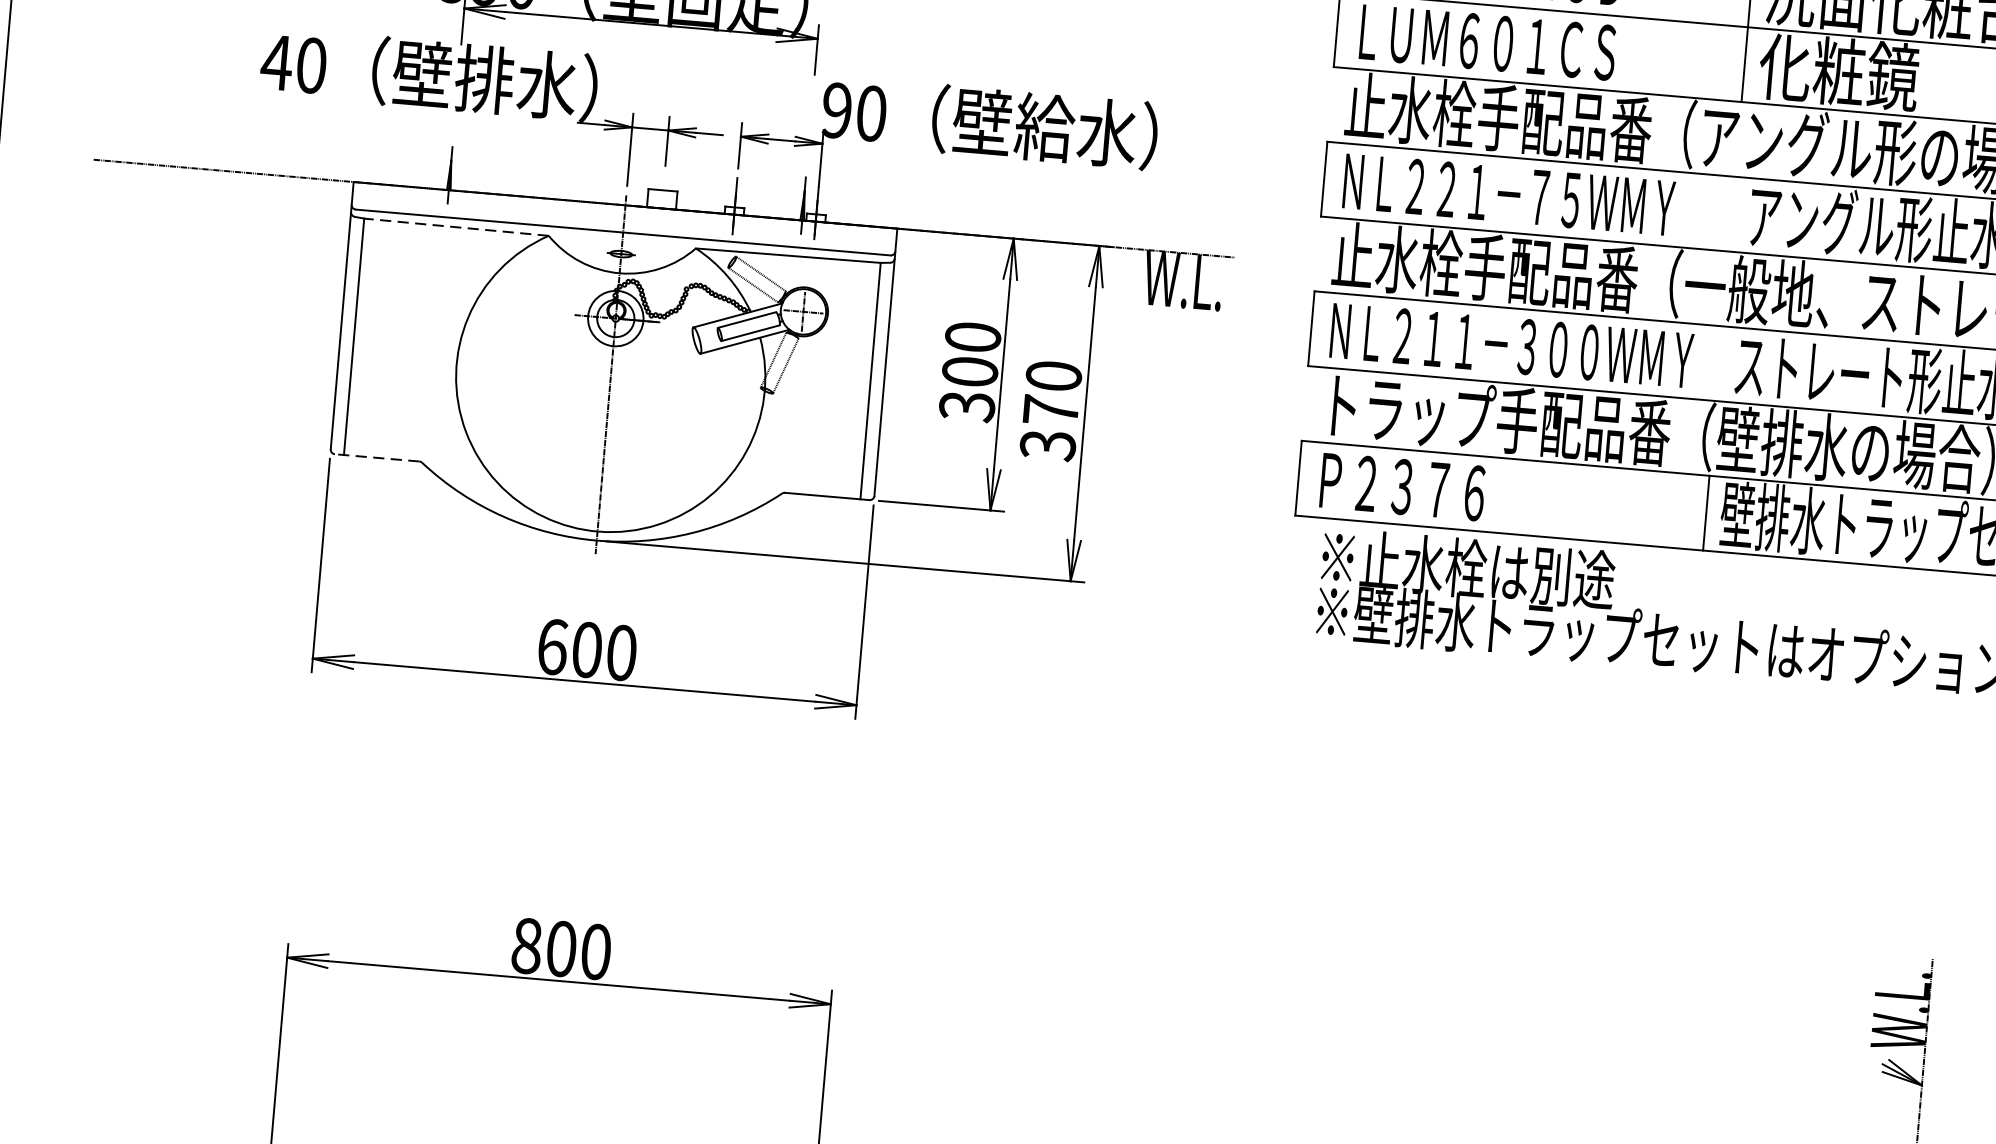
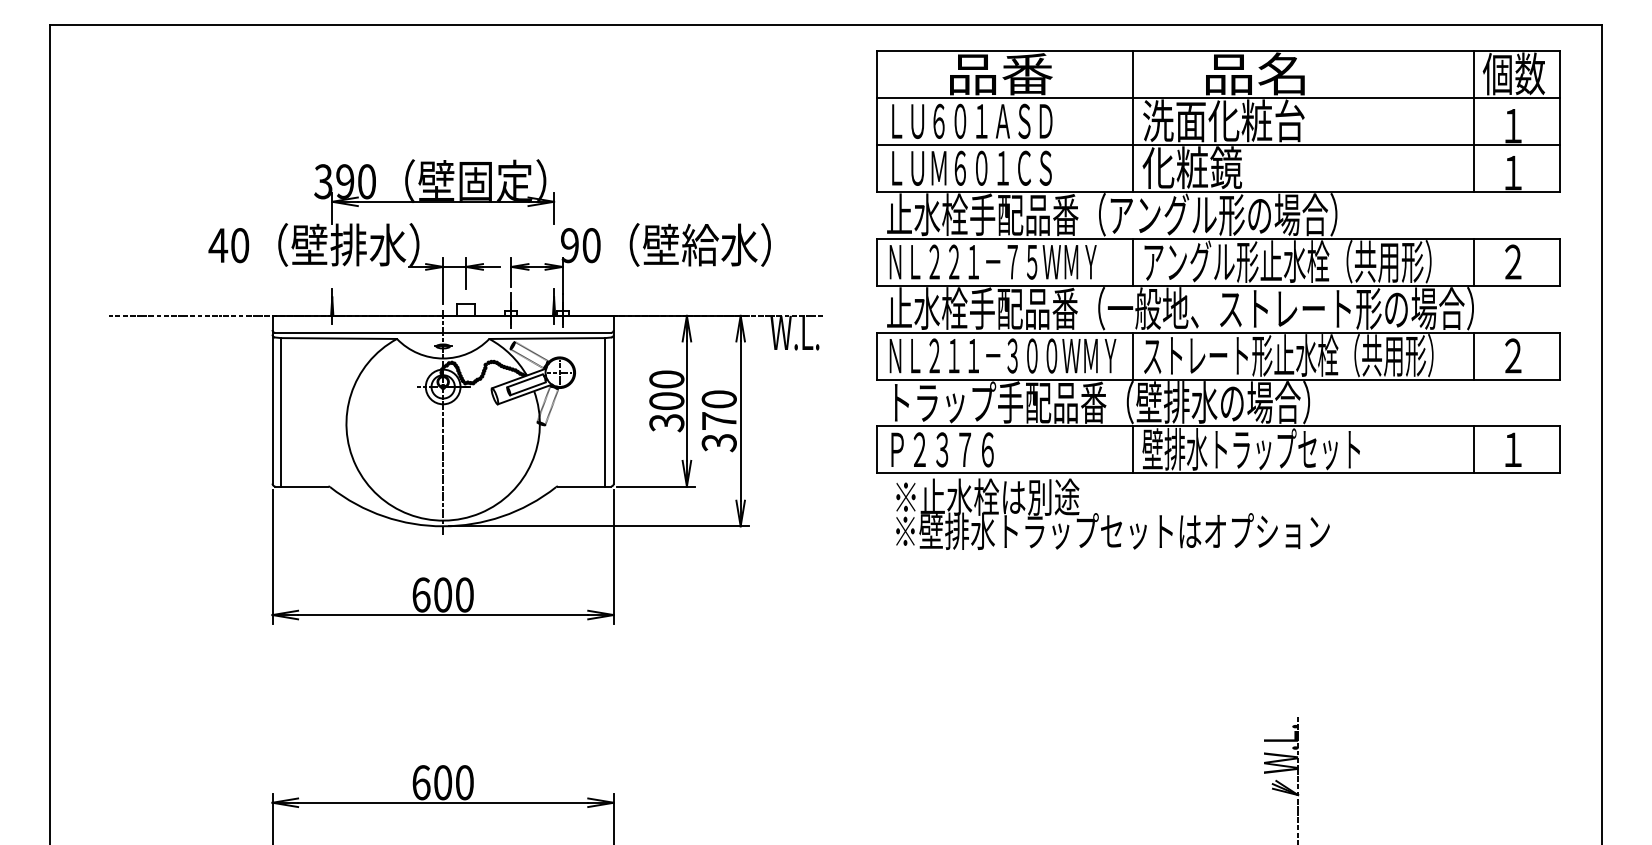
line: (1732, 213) -> (1133, 261), added
line: (457, 227) -> (339, 338), dashed -> solid
line: (1719, 362) -> (1133, 355), added
line: (376, 457) -> (301, 486), dashed -> solid
text: (527, 945) -> (421, 782), 800 -> 600

